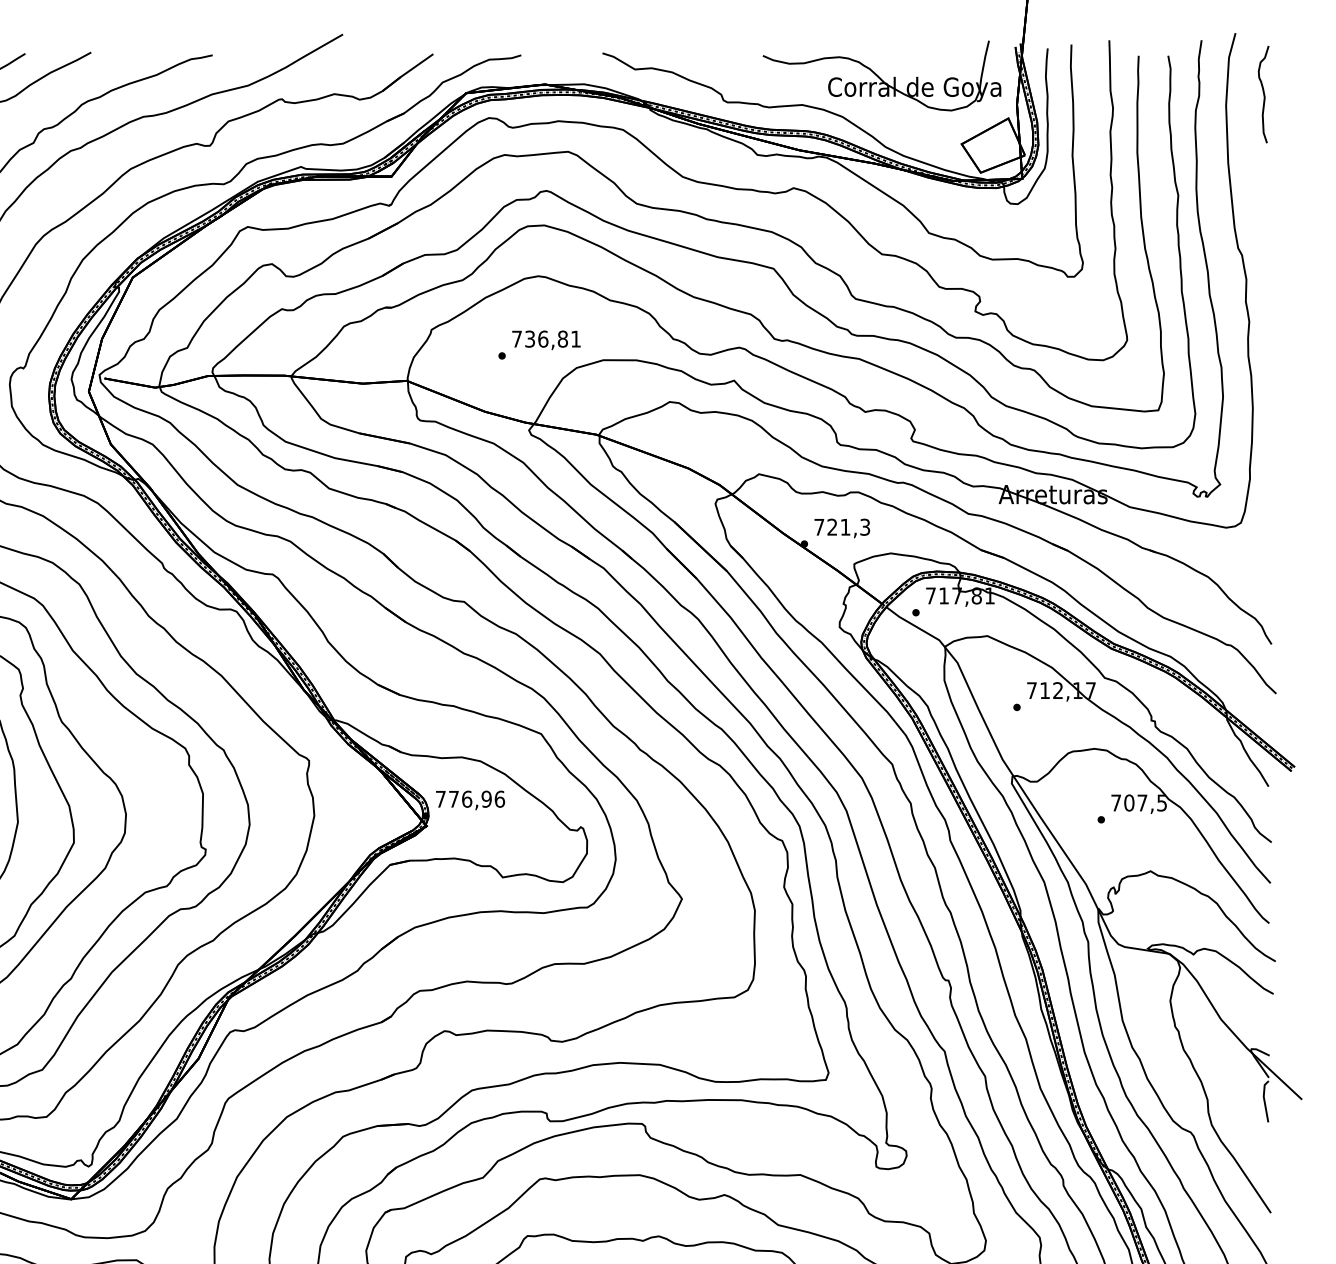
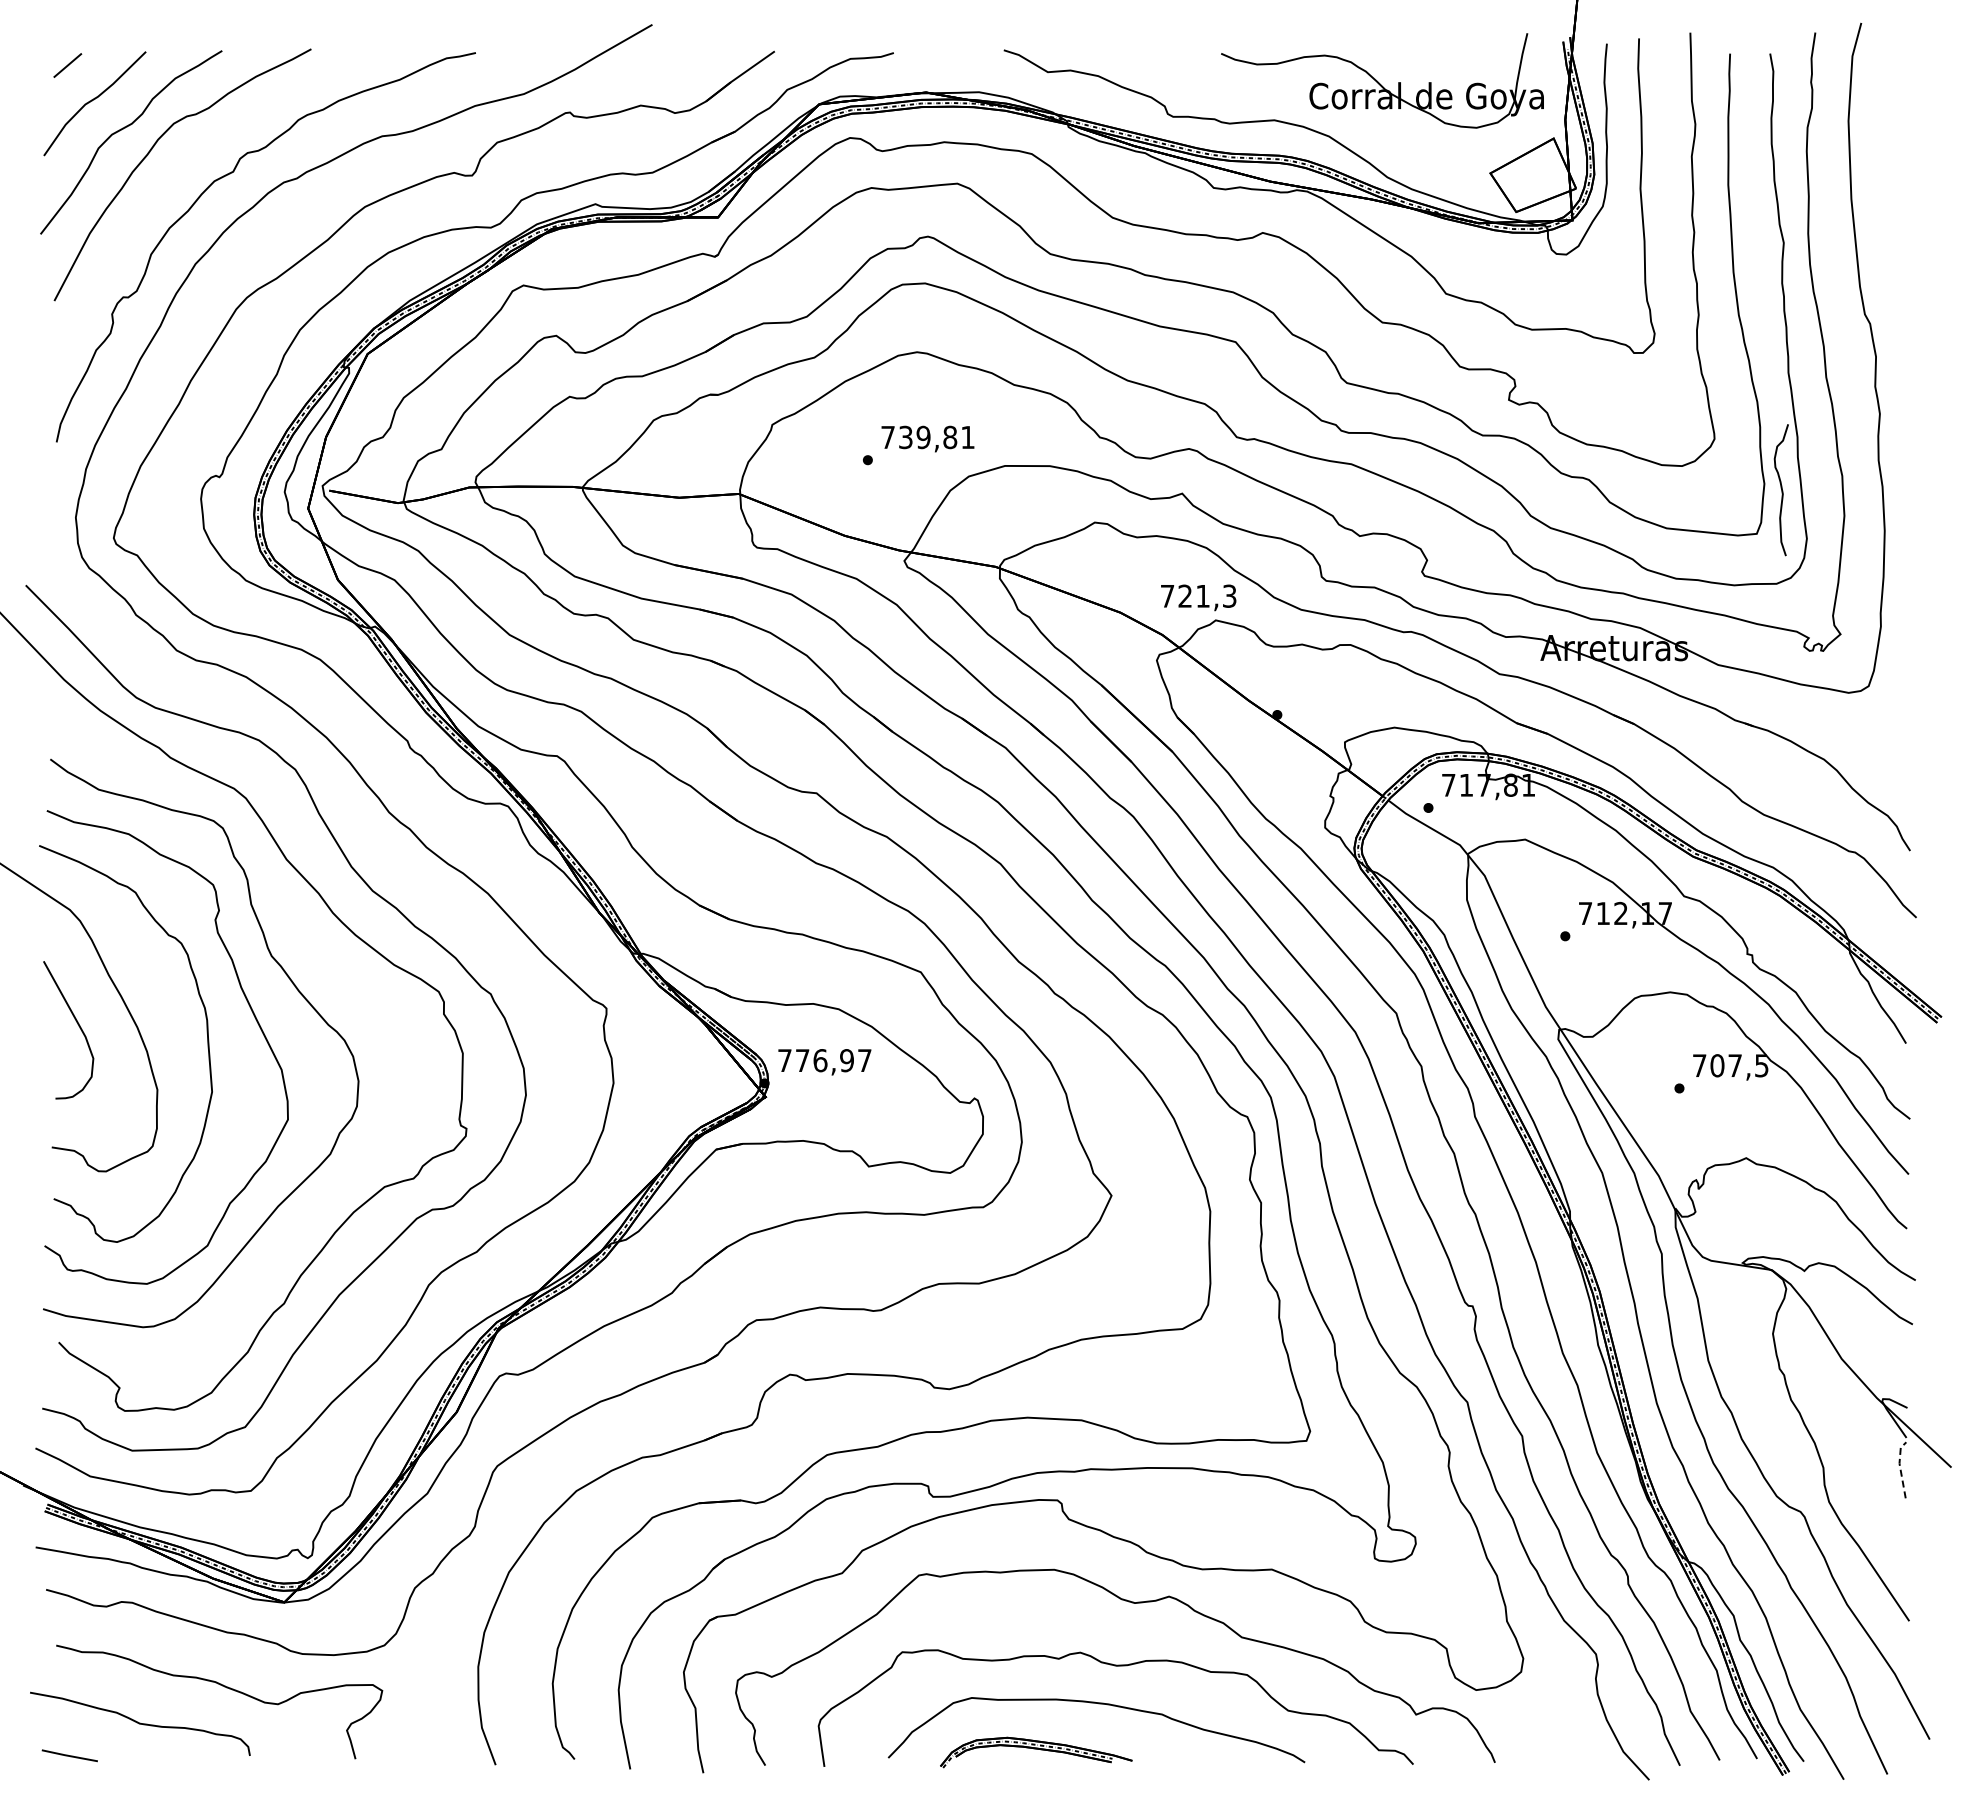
curve: (1263, 94) -> (1781, 490), moved
text: (543, 339) -> (923, 437), 736,81 -> 739,81
text: (842, 528) -> (1198, 597), moved
text: (499, 799) -> (864, 1060), 776,96 -> 776,97
line: (1264, 1100) -> (1900, 1468), solid -> dashed

